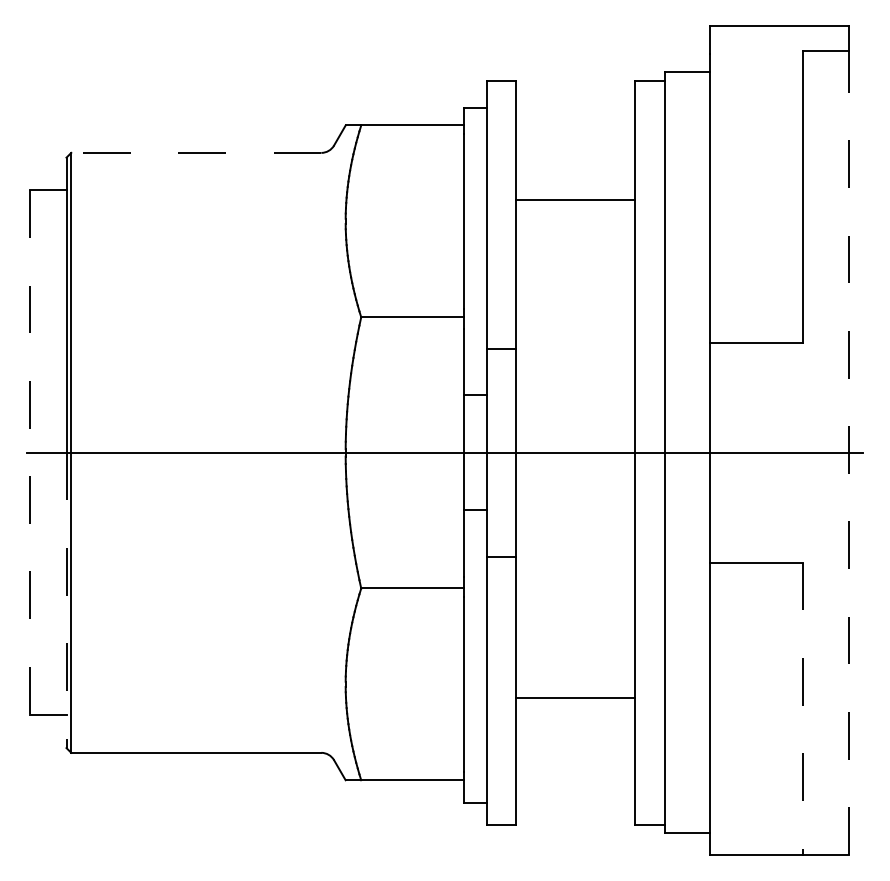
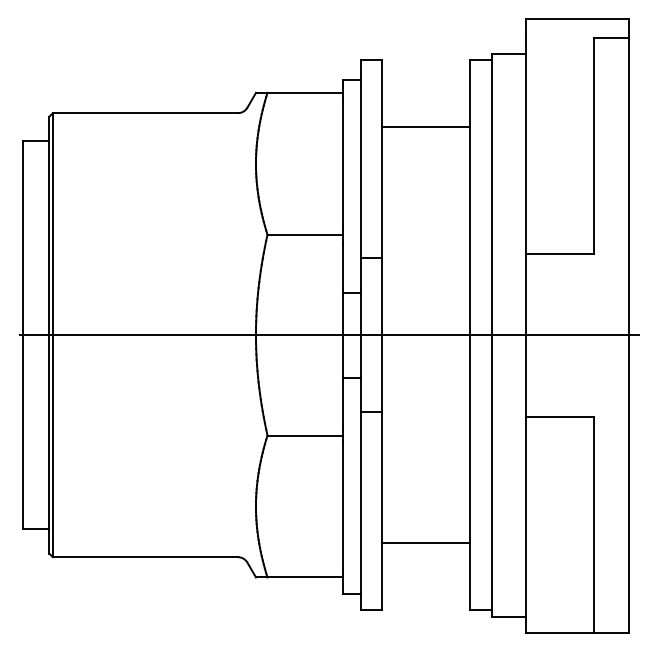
line: (195, 152) -> (144, 112), dashed -> solid
line: (575, 199) -> (426, 126), moved
line: (849, 452) -> (628, 334), dashed -> solid
line: (30, 453) -> (22, 335), dashed -> solid
line: (66, 600) -> (49, 444), dashed -> solid
line: (575, 697) -> (426, 542), moved
line: (802, 708) -> (594, 524), dashed -> solid

